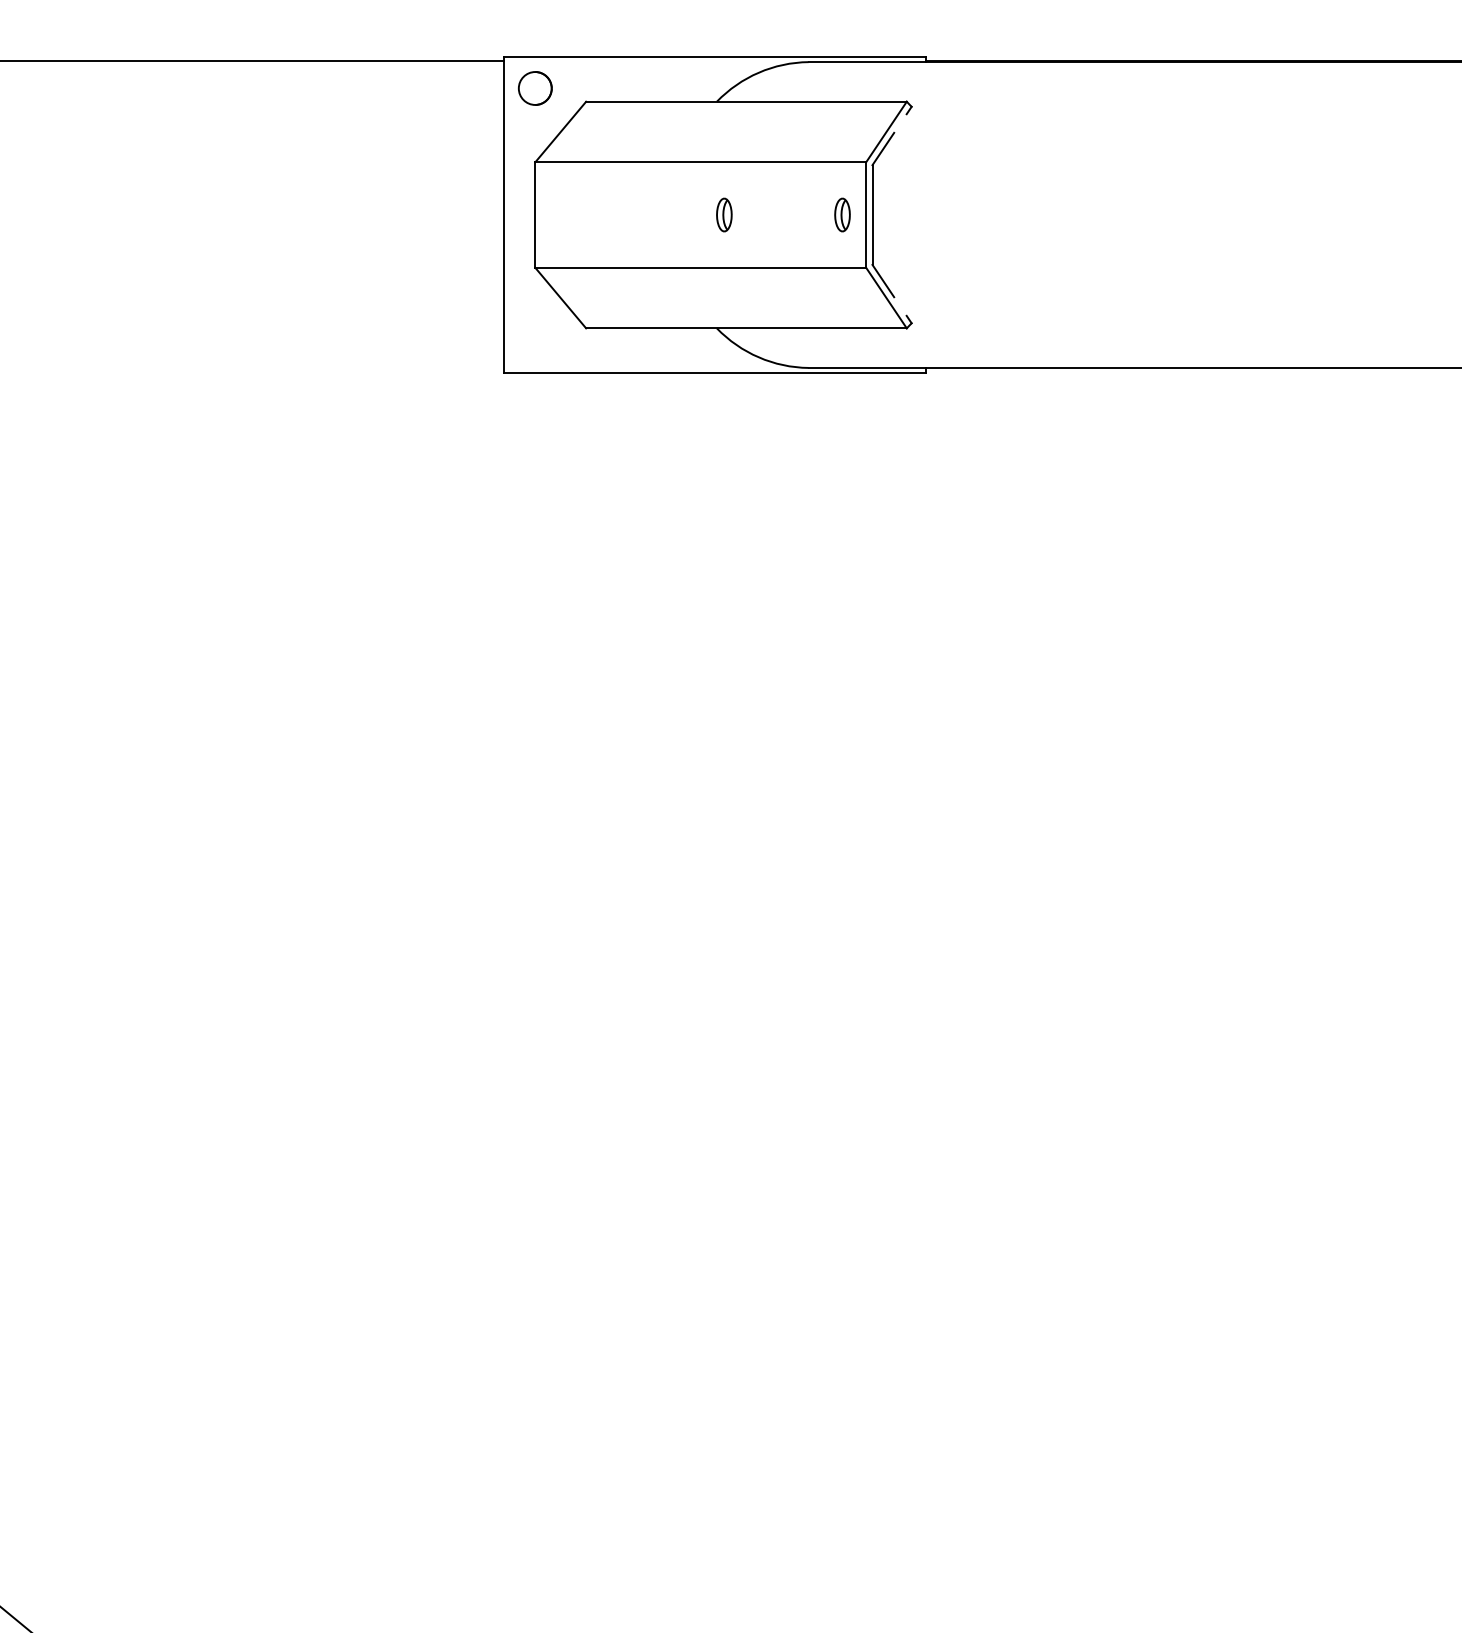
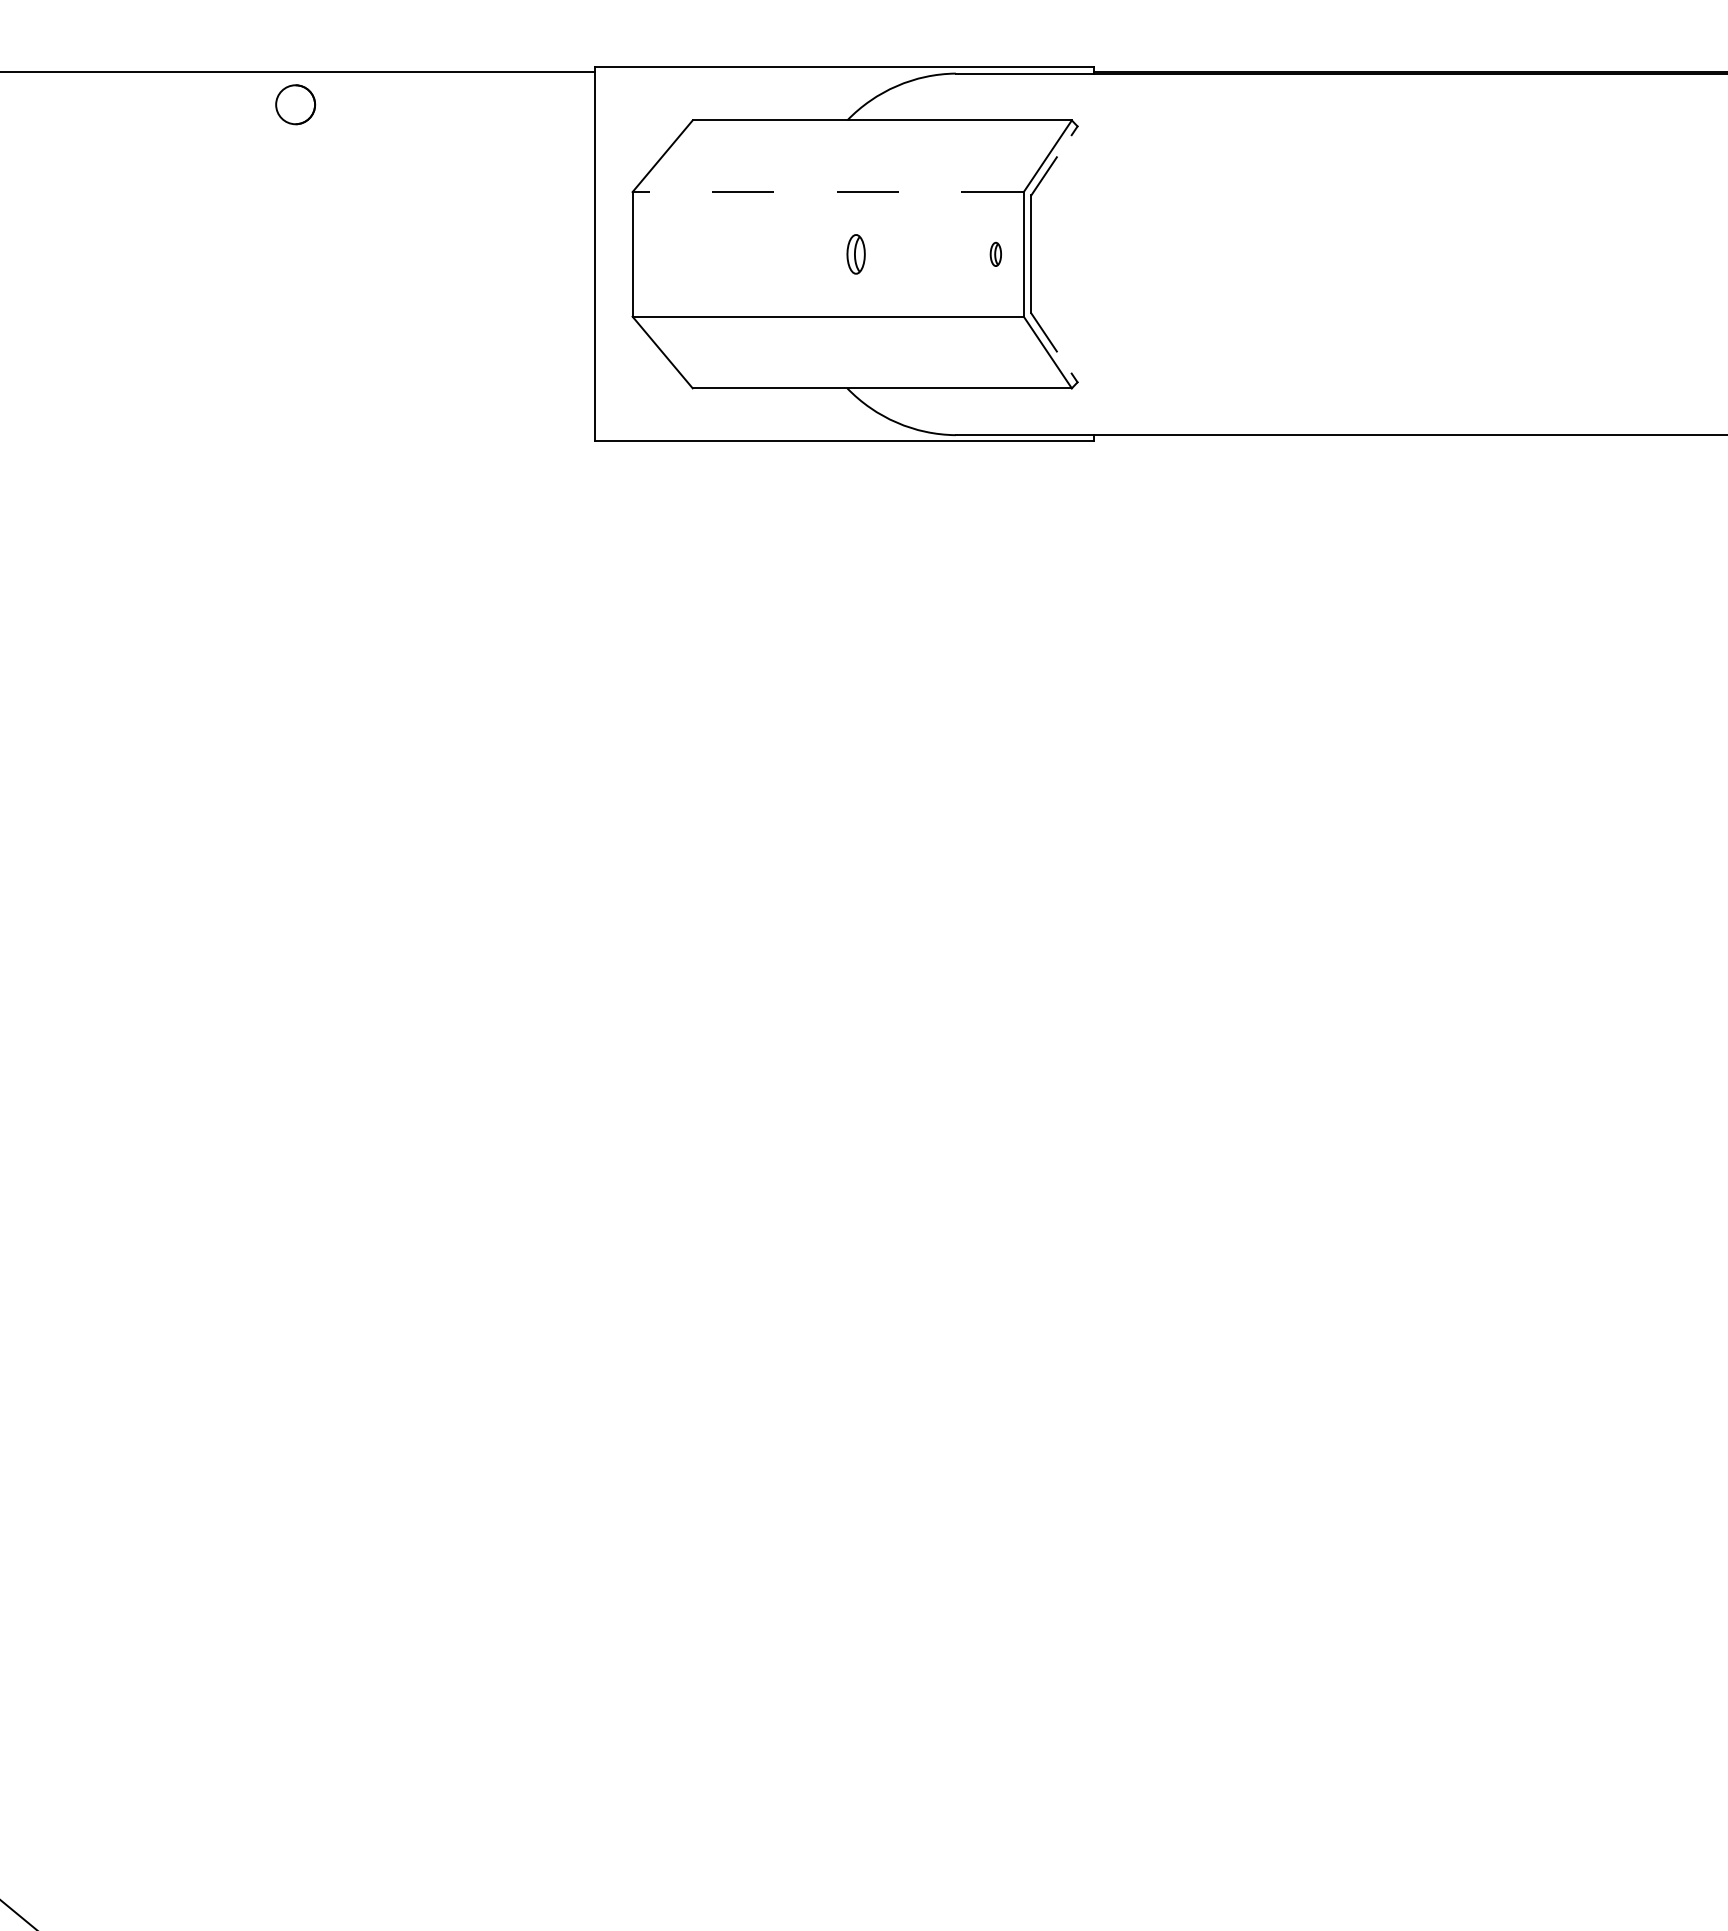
part: (535, 88) -> (295, 104), moved
line: (700, 162) -> (828, 192), solid -> dashed
part: (842, 215) -> (995, 254), size x0.6

